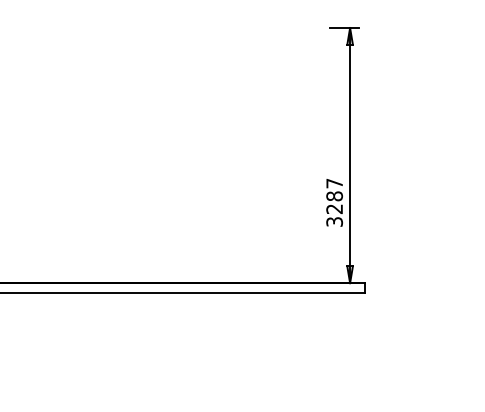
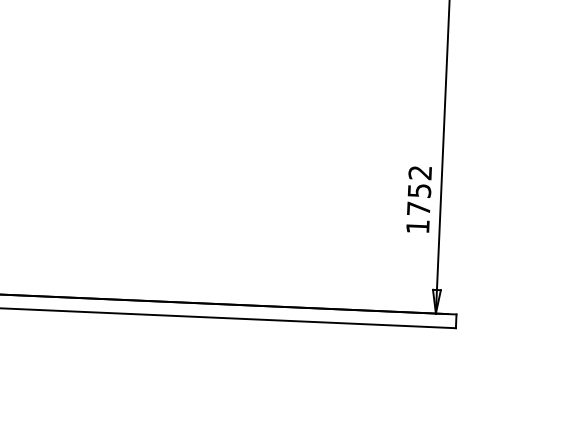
text: (334, 202) -> (418, 199), 3287 -> 1752

